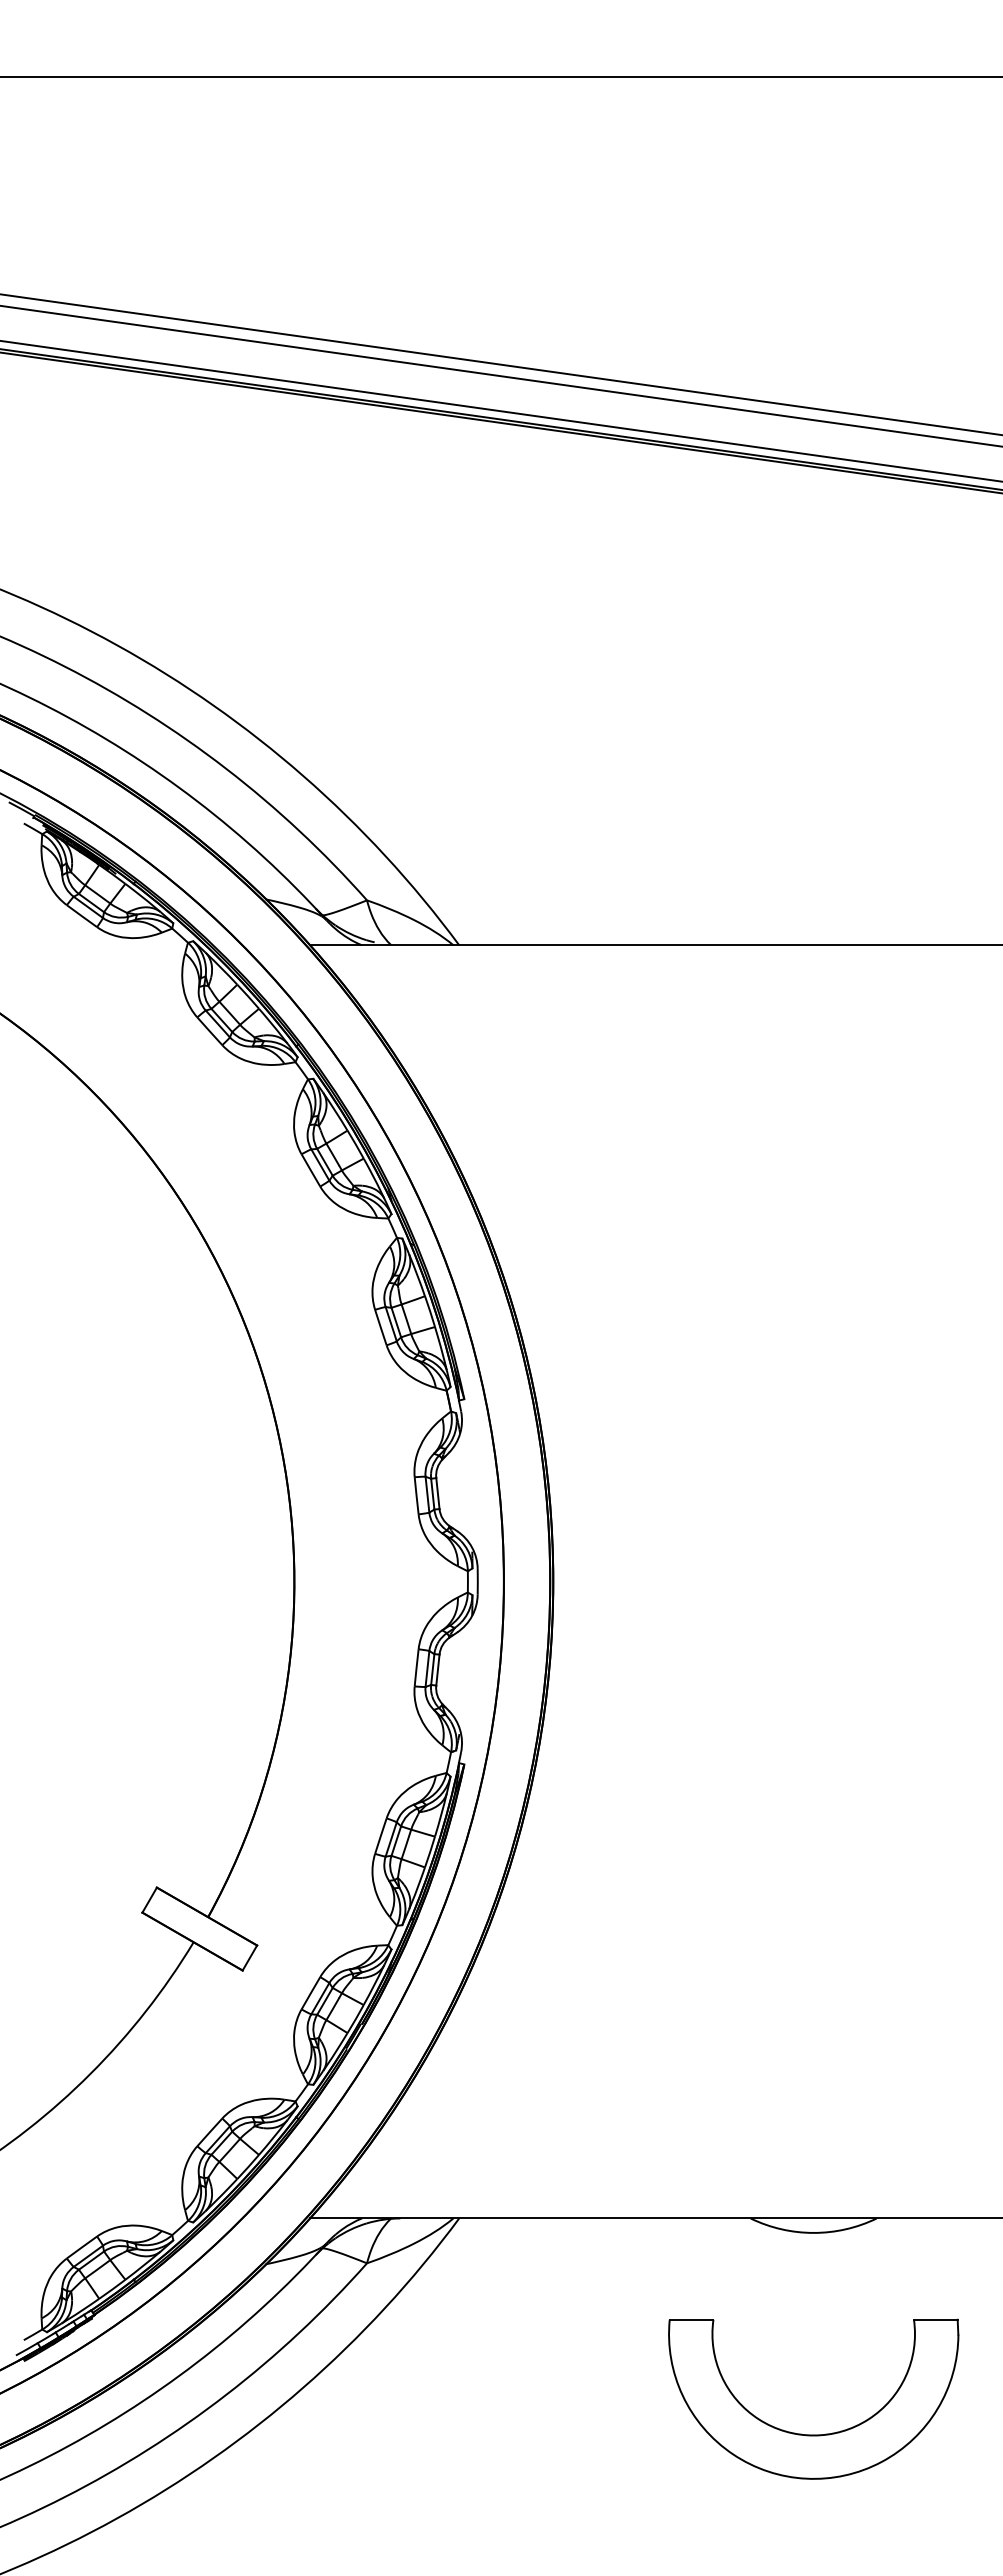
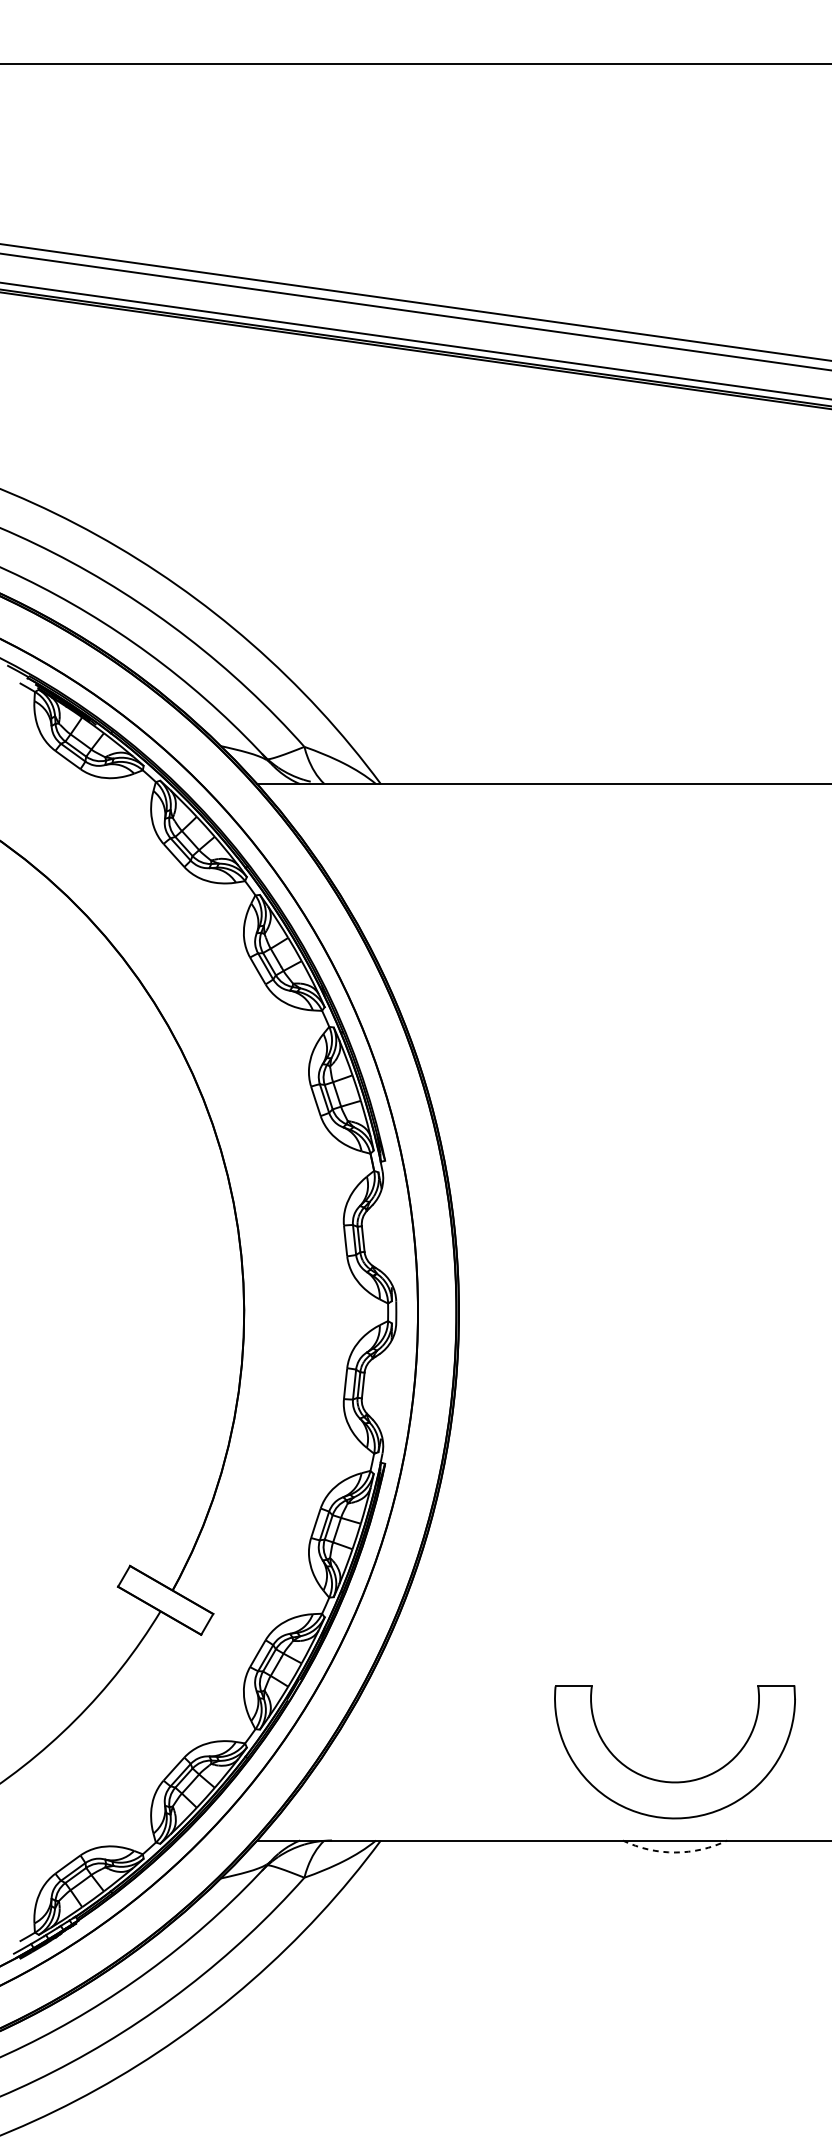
arc: (813, 2232) -> (674, 1852), solid -> dashed
part: (813, 2434) -> (674, 1781), moved

